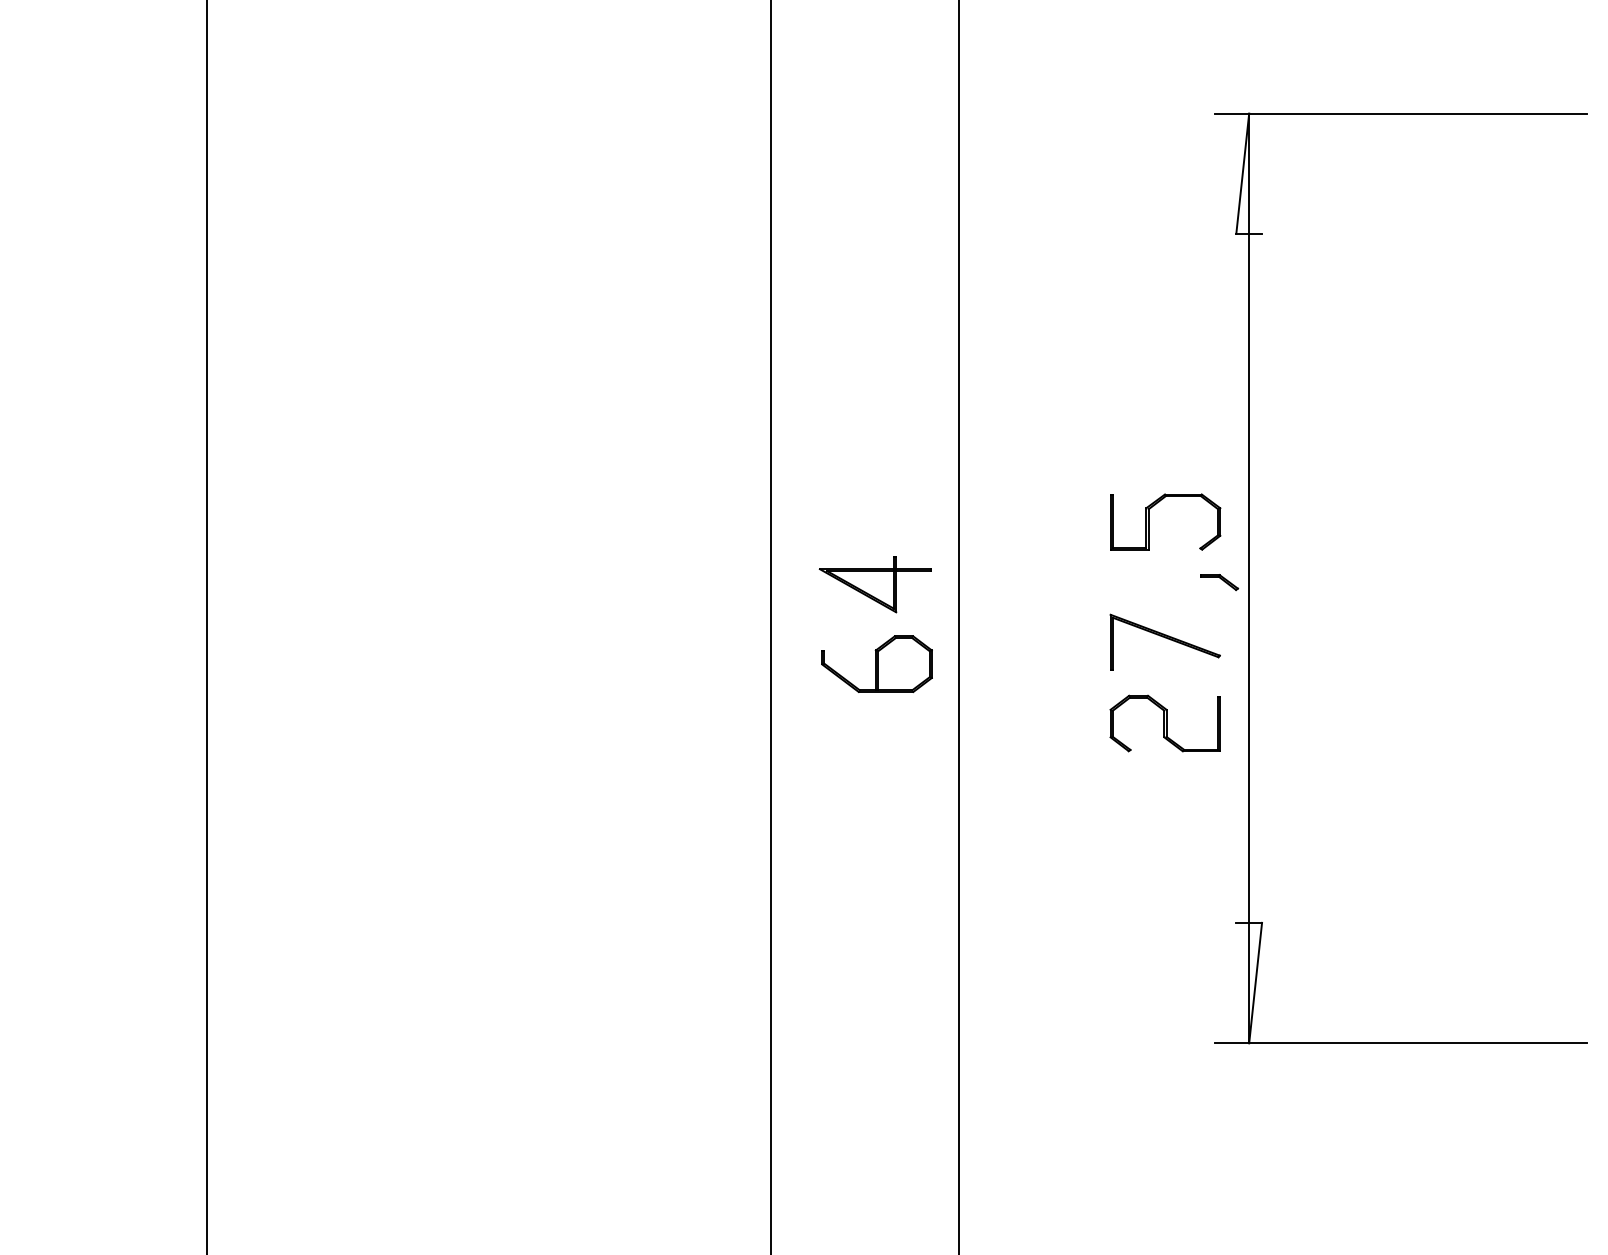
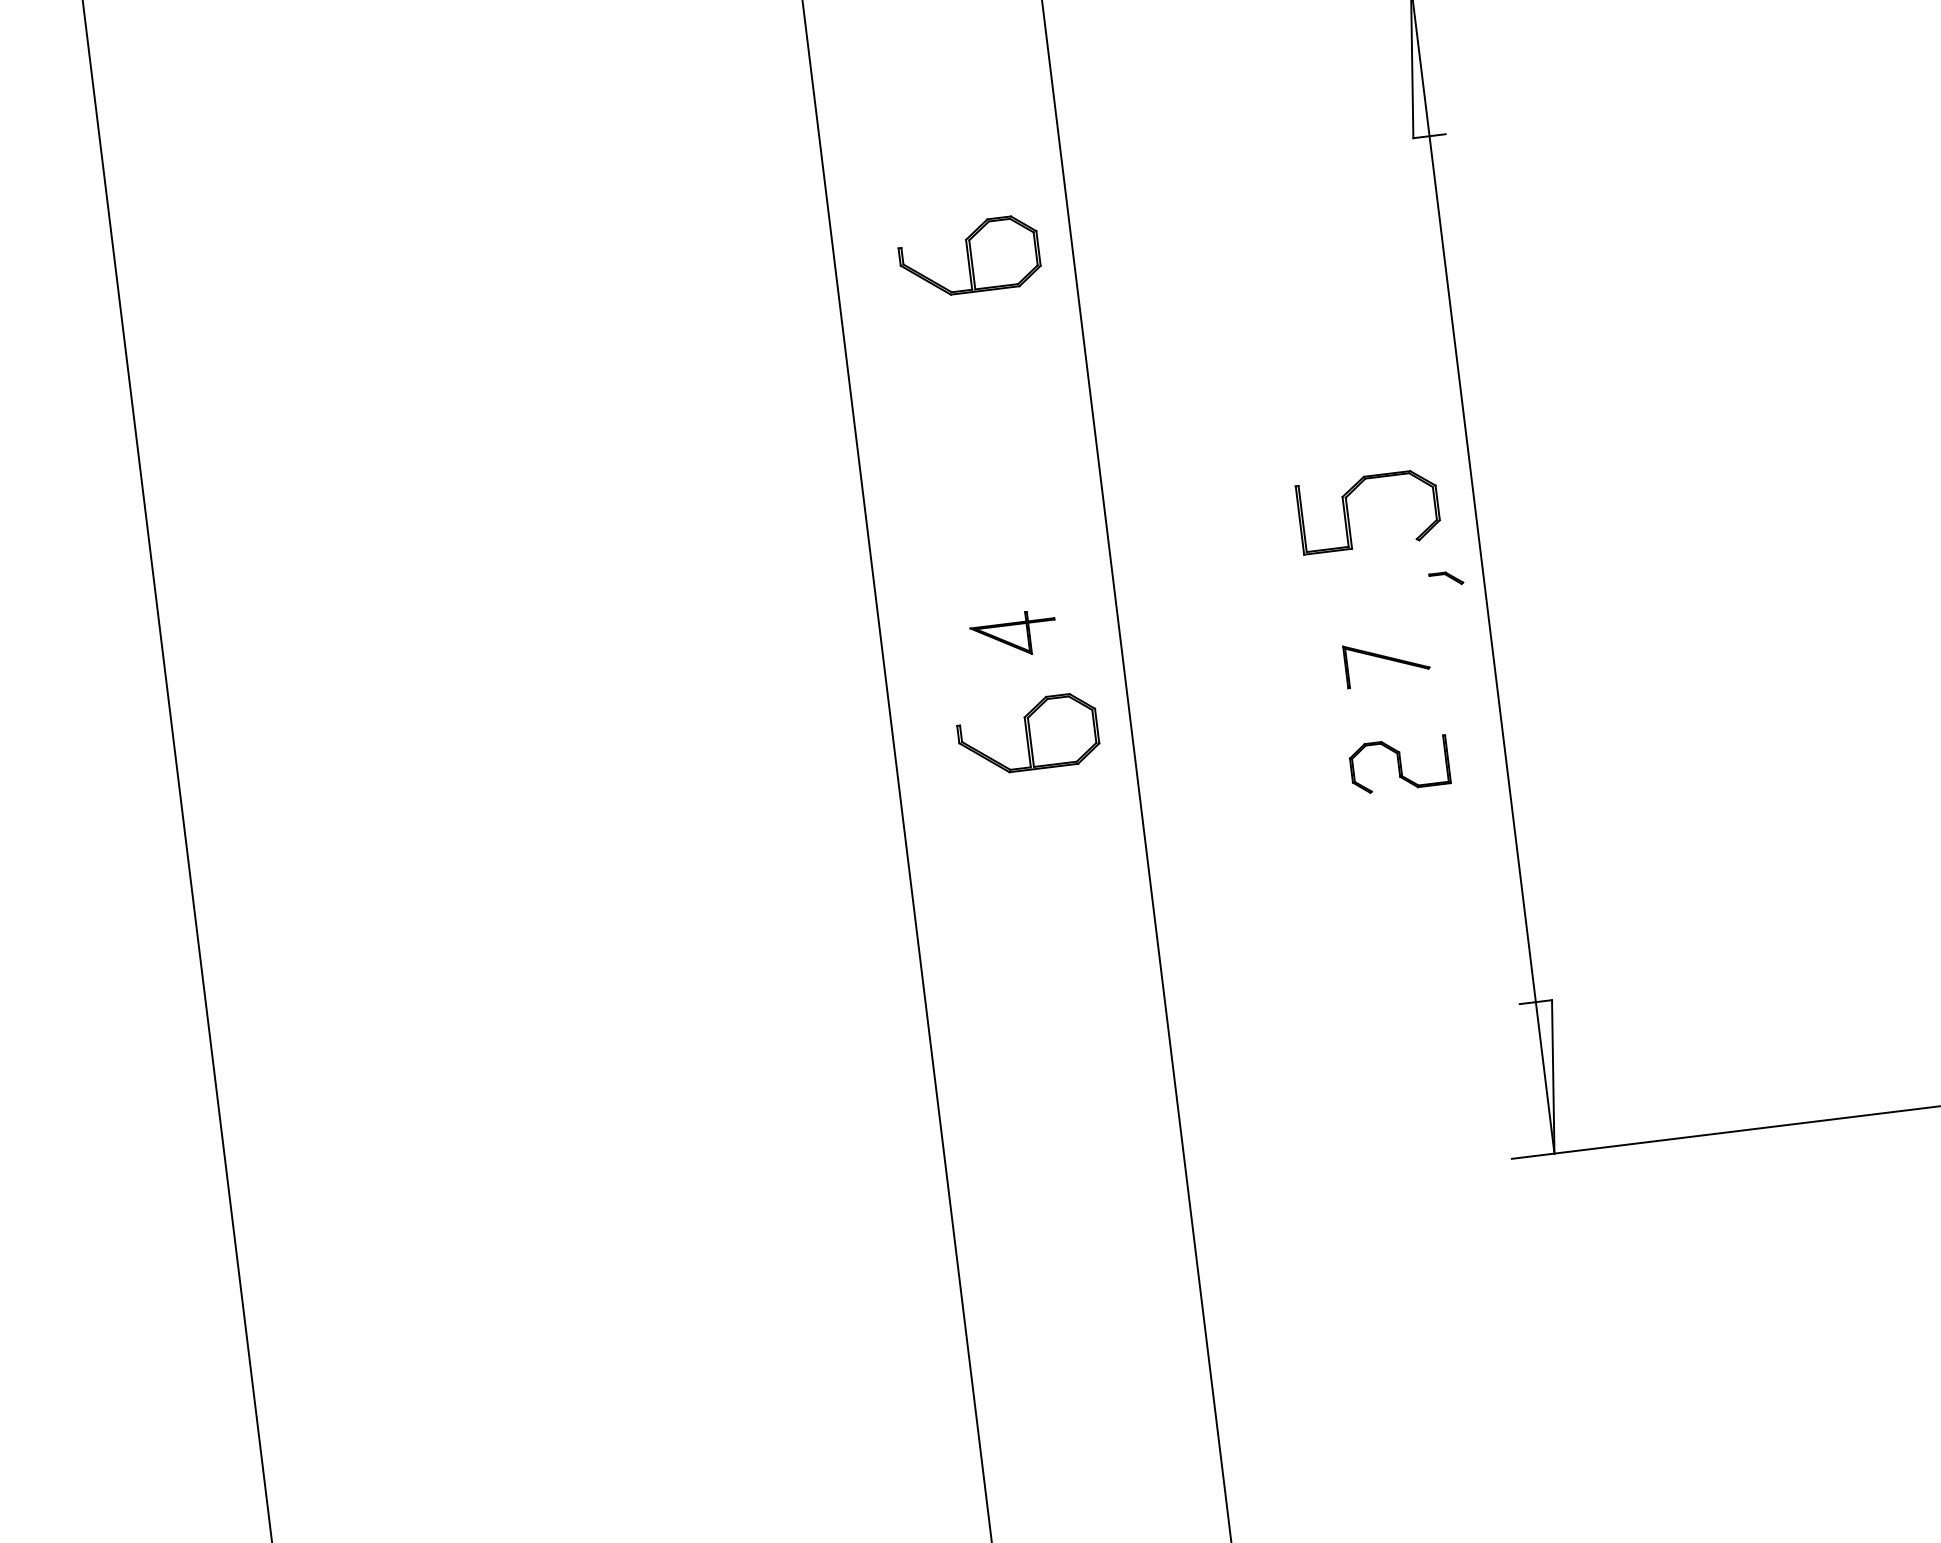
part: (876, 283) -> (968, 256), added
part: (1219, 582) -> (1446, 578), size x0.7
part: (874, 584) -> (1012, 634), size x0.6
part: (1164, 641) -> (1386, 661), size x0.6
part: (1164, 723) -> (1398, 764), size x0.7

